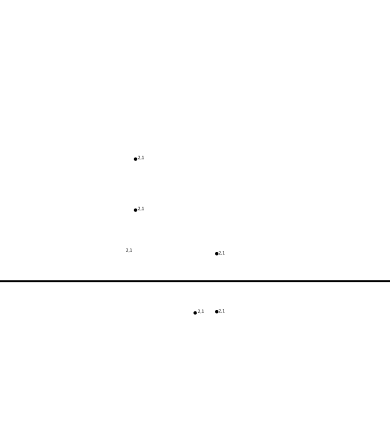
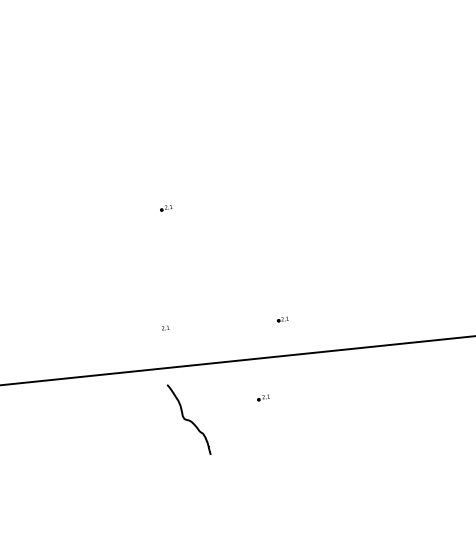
part: (138, 209) -> (172, 274), removed
part: (219, 311) -> (289, 394), removed
curve: (139, 322) -> (188, 419), added

